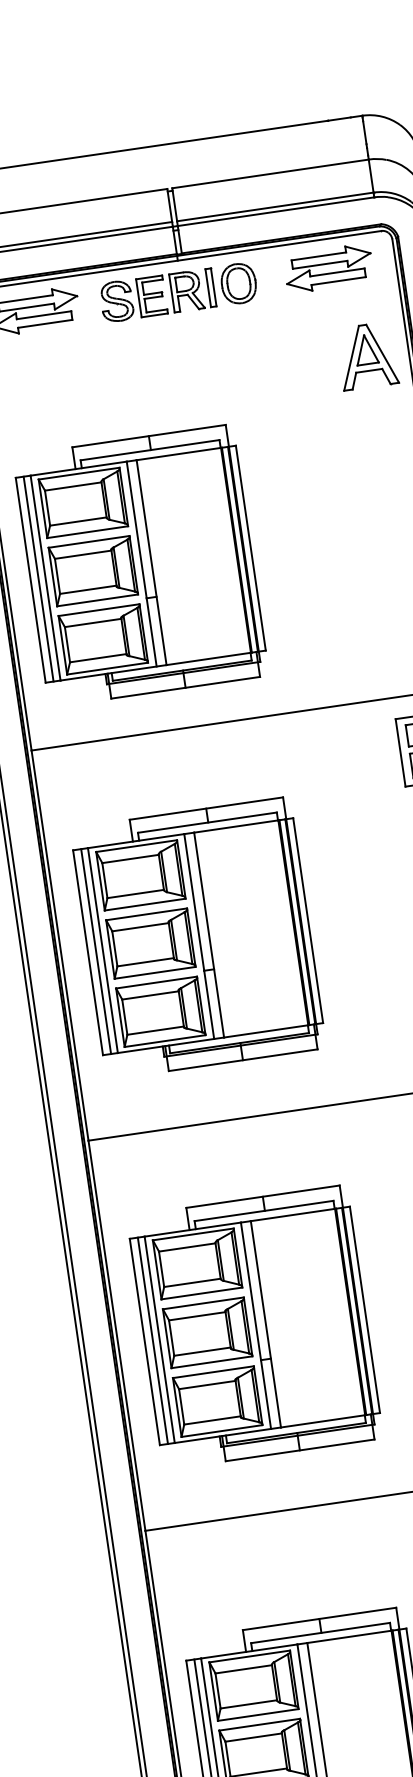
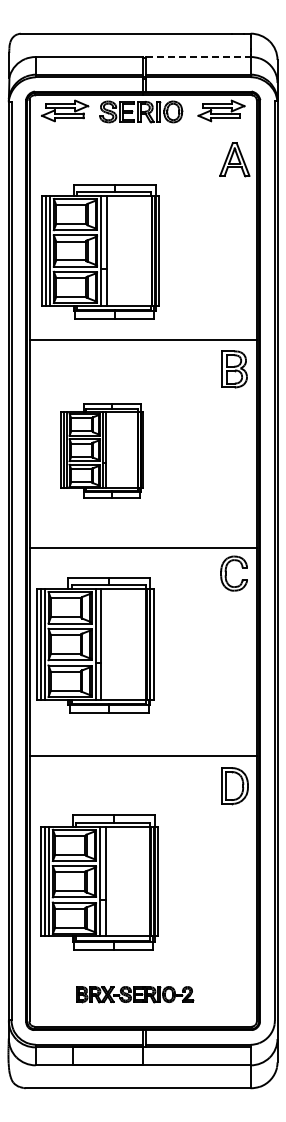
line: (271, 174) -> (198, 57), solid -> dashed
part: (198, 937) -> (102, 450), size x0.7
part: (255, 1327) -> (95, 645), moved

